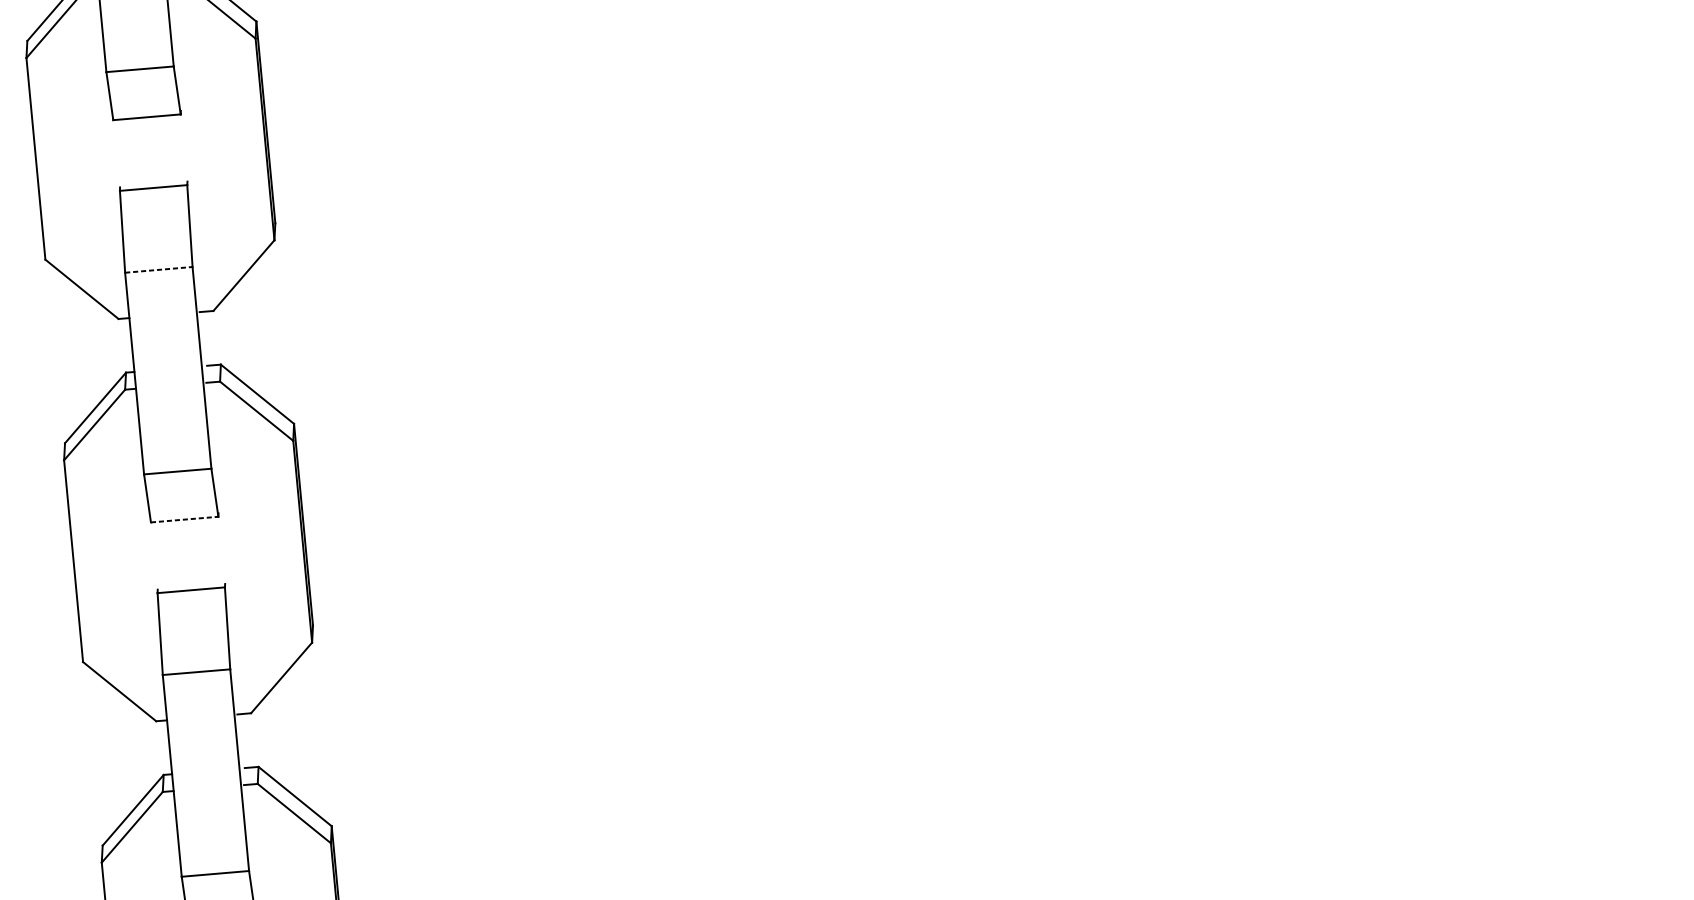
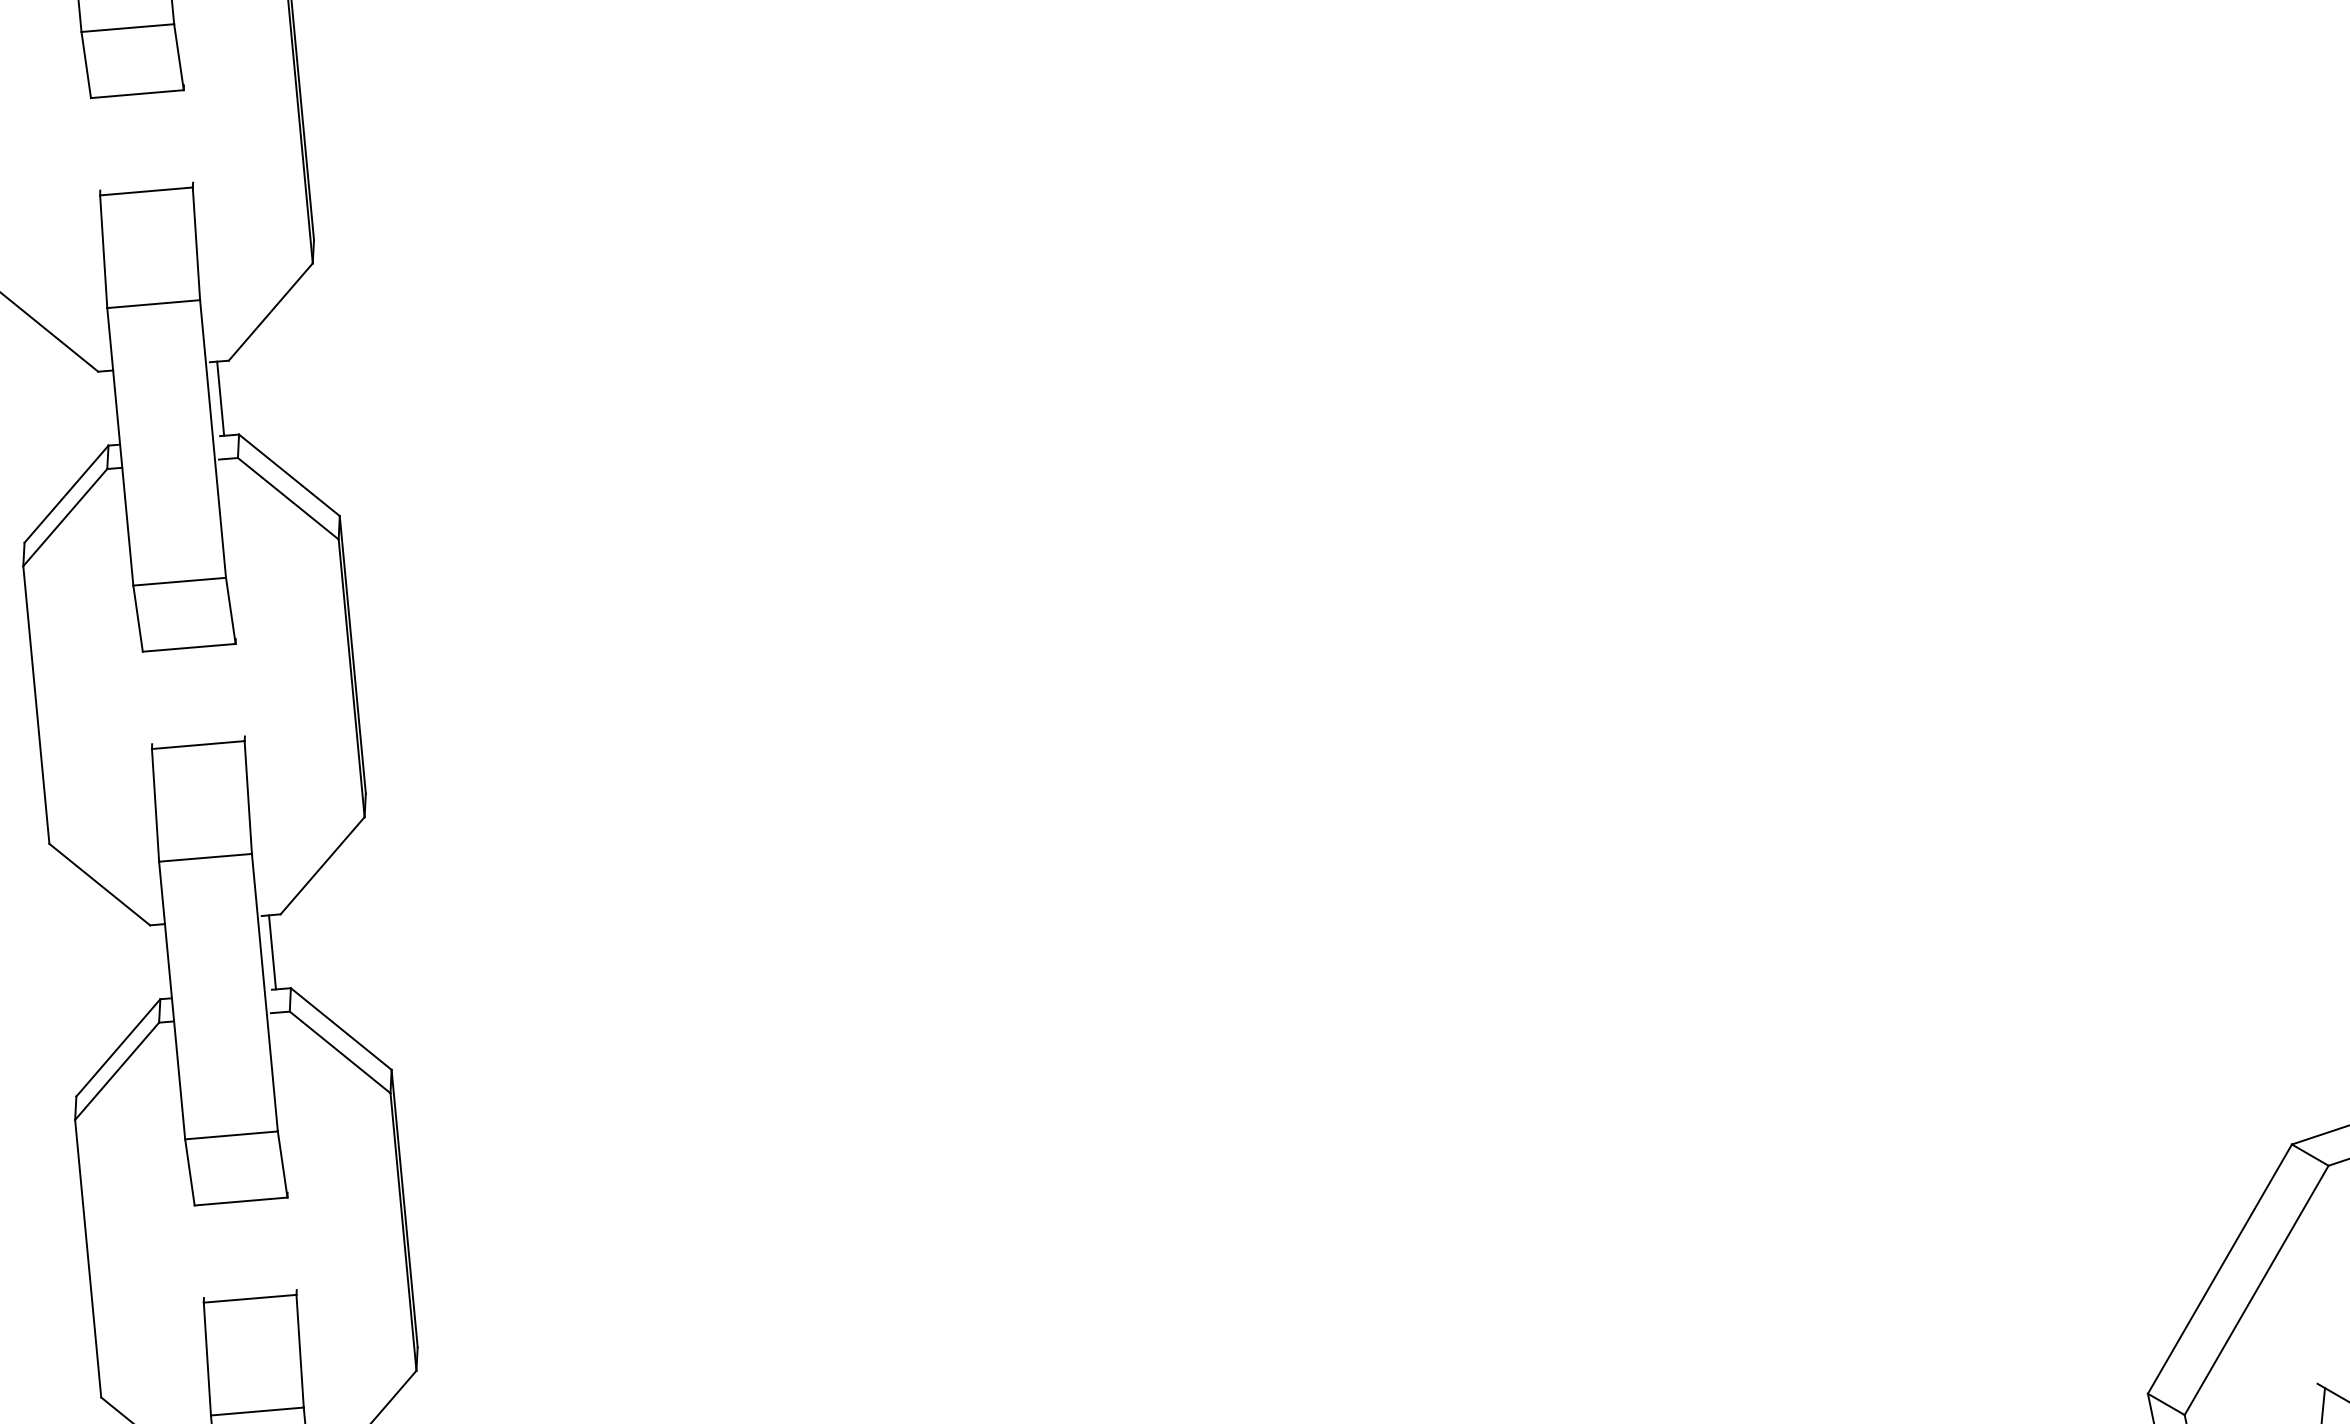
line: (158, 270) -> (153, 304), dashed -> solid
line: (207, 338) -> (220, 398), added
line: (184, 519) -> (189, 647), dashed -> solid
line: (245, 740) -> (272, 952), added

